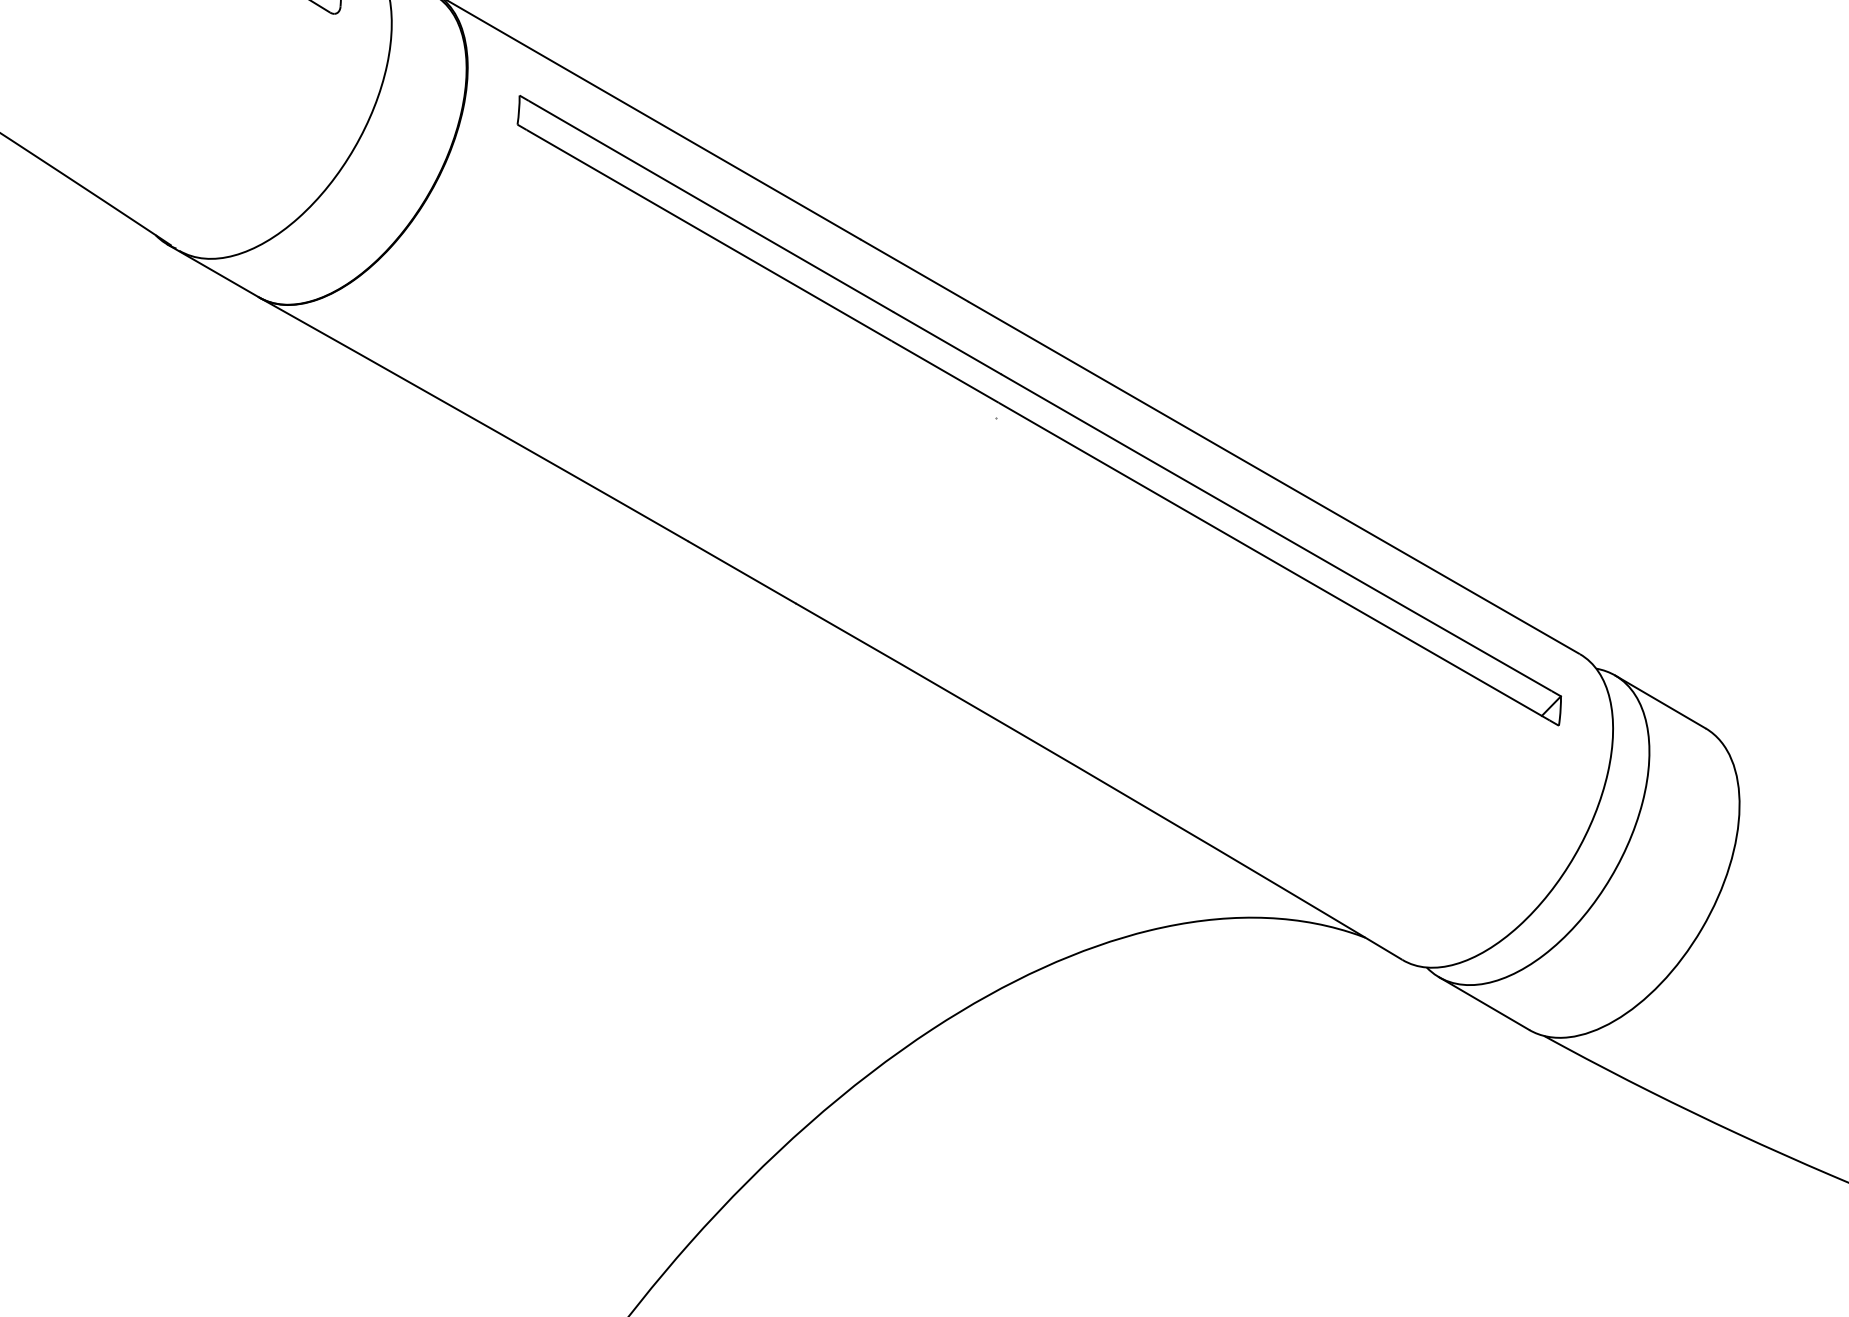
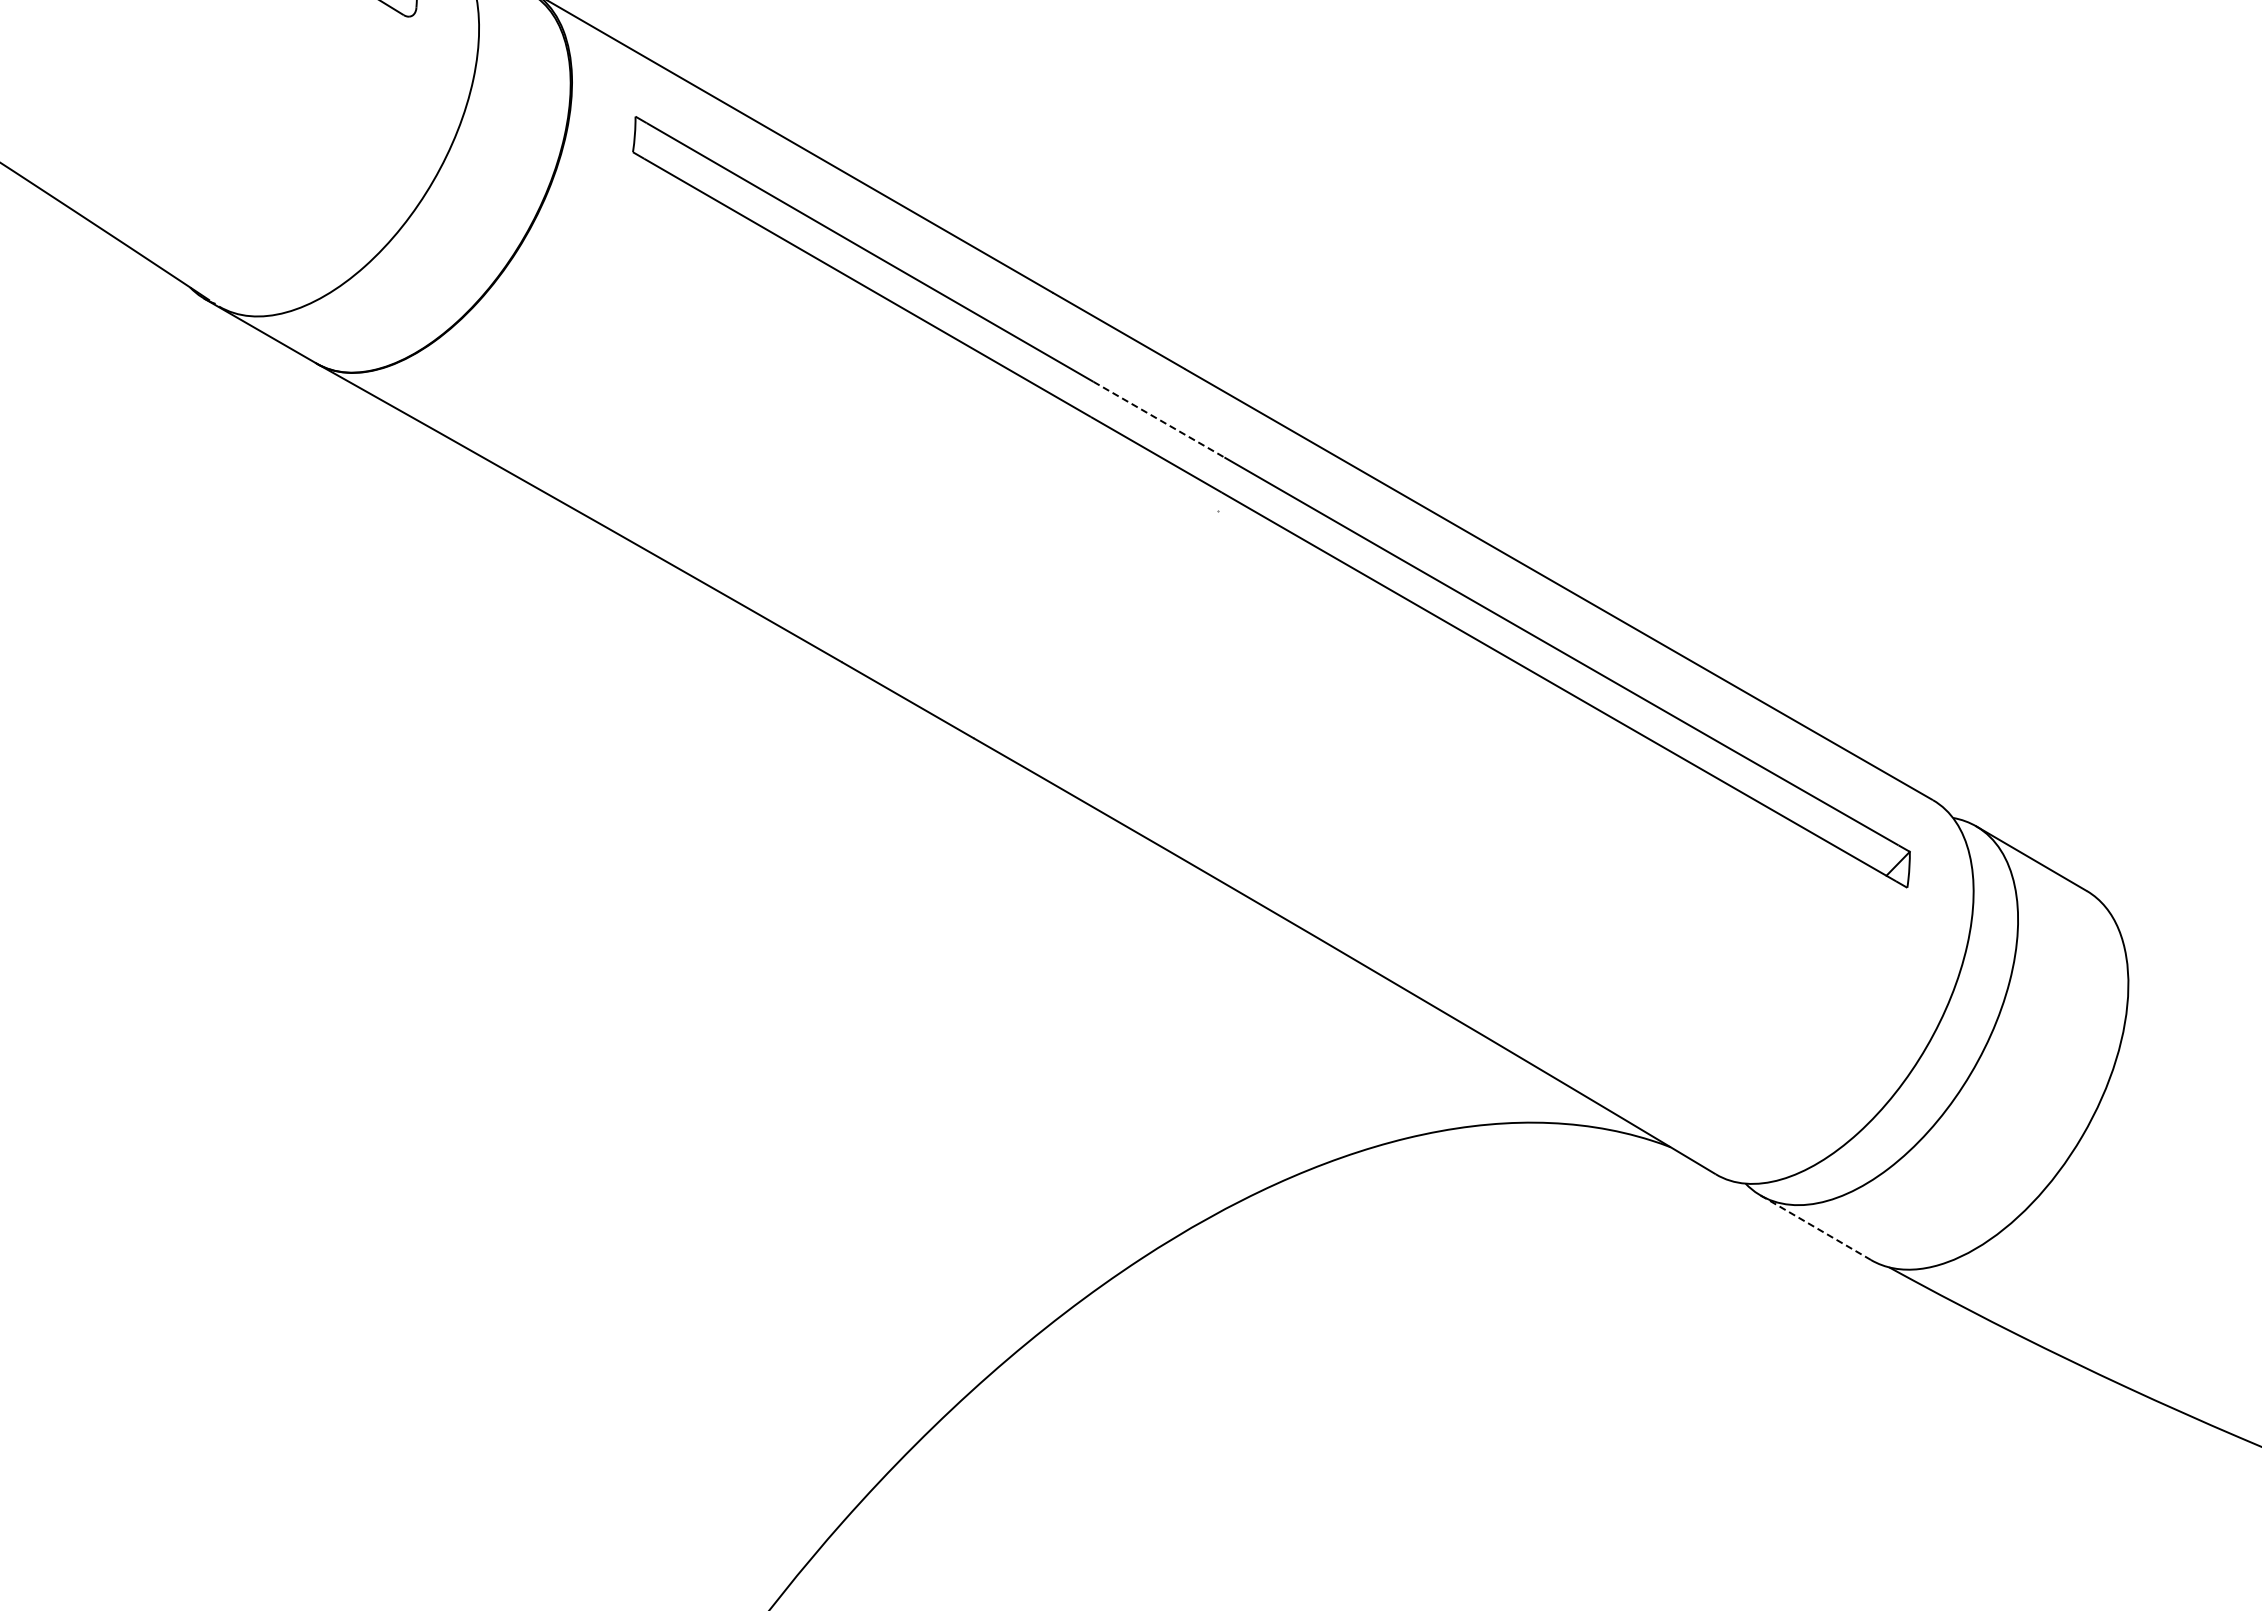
line: (946, 343) -> (1158, 419), solid -> dashed
line: (1483, 1003) -> (1815, 1227), solid -> dashed

